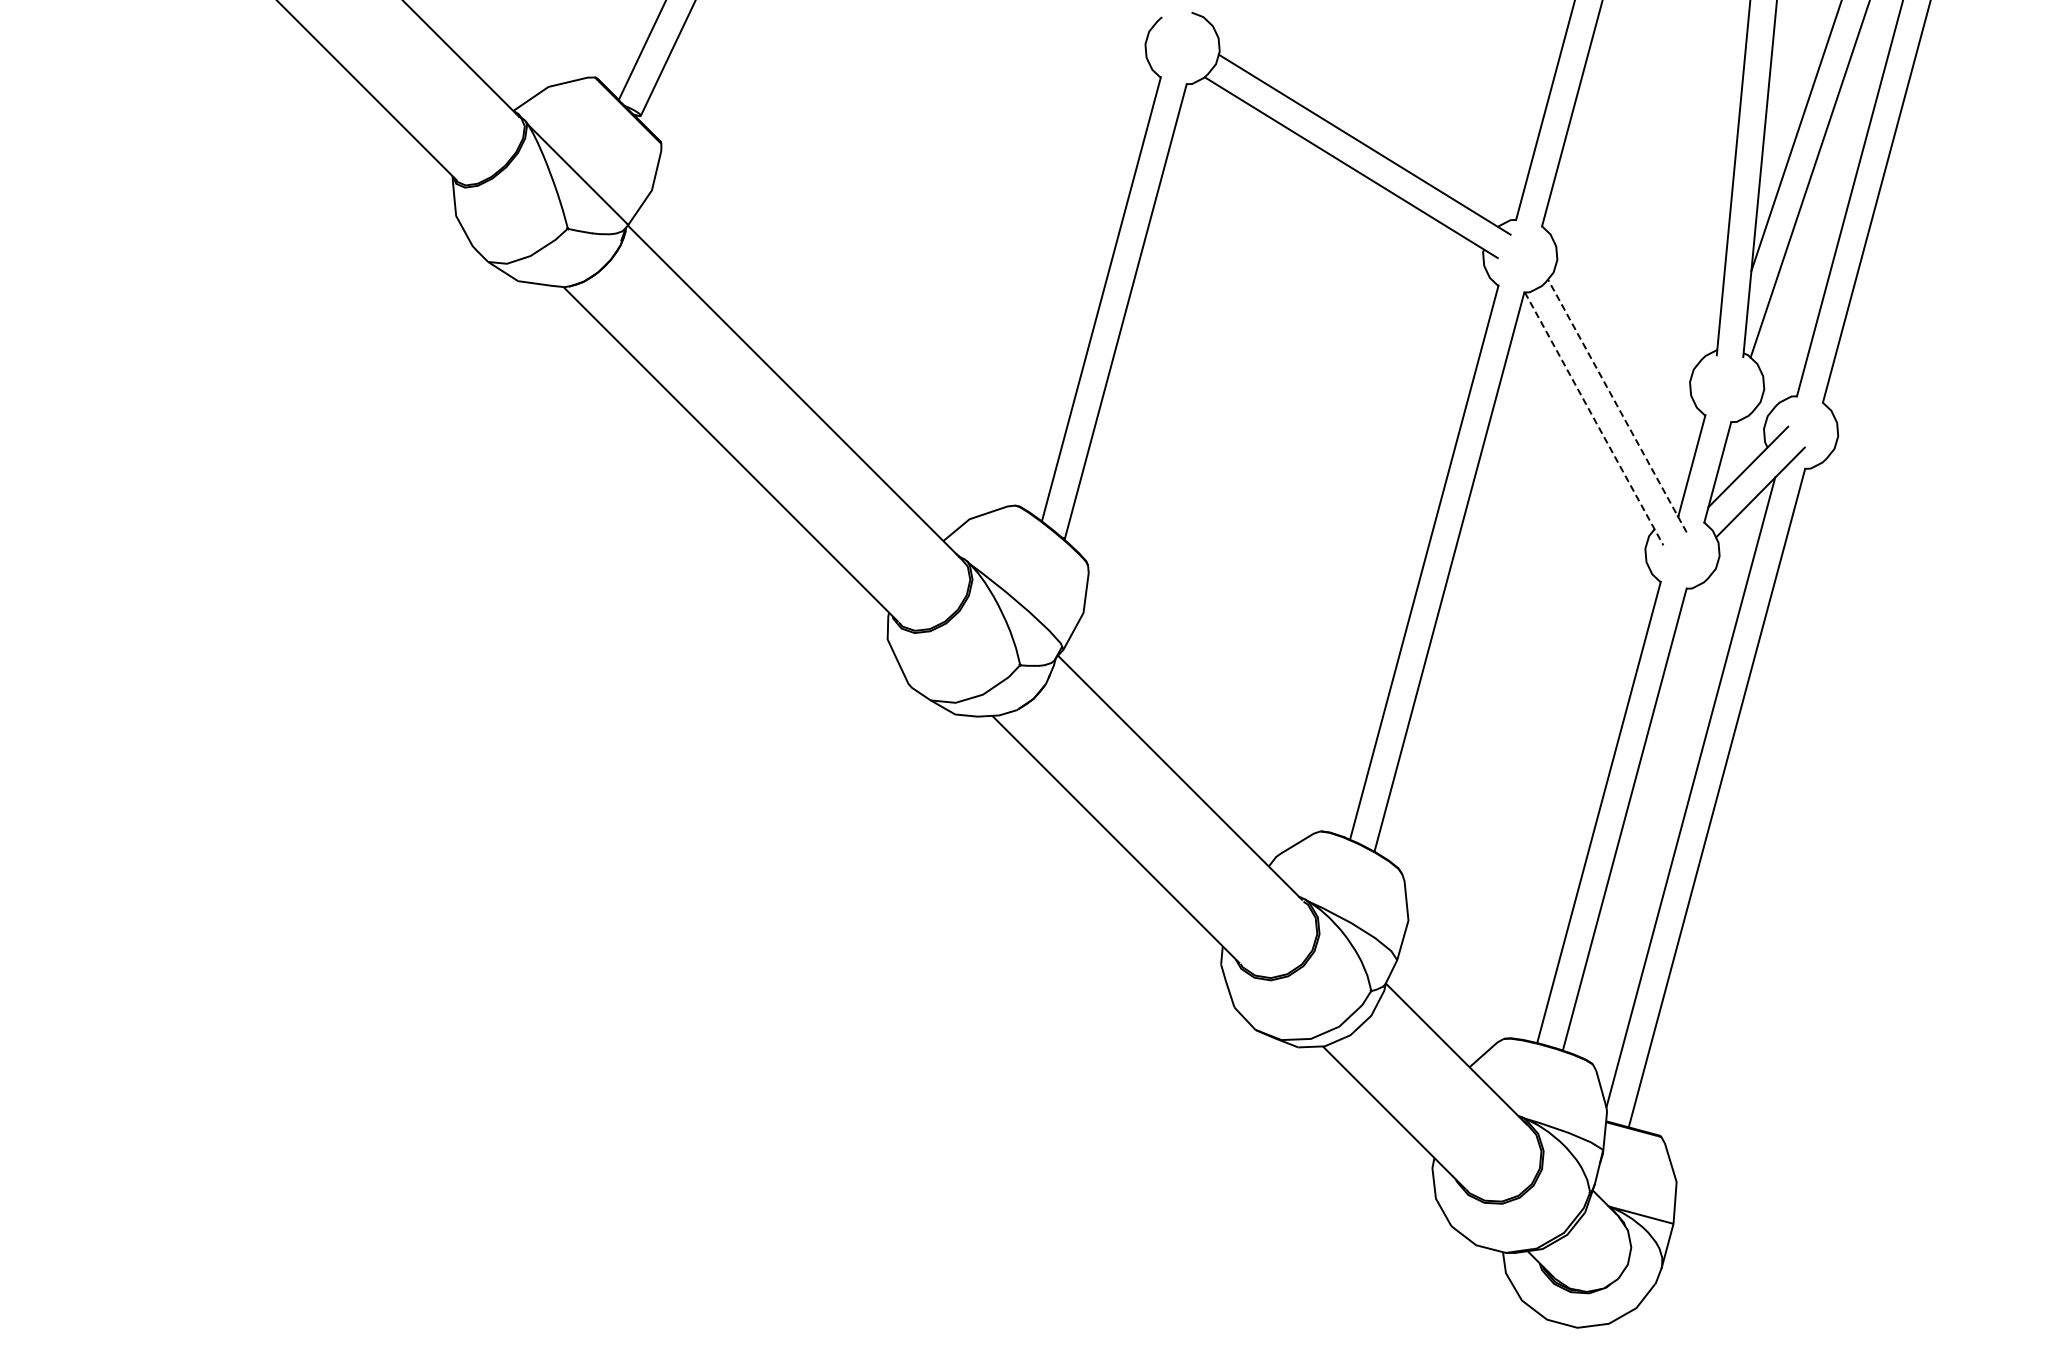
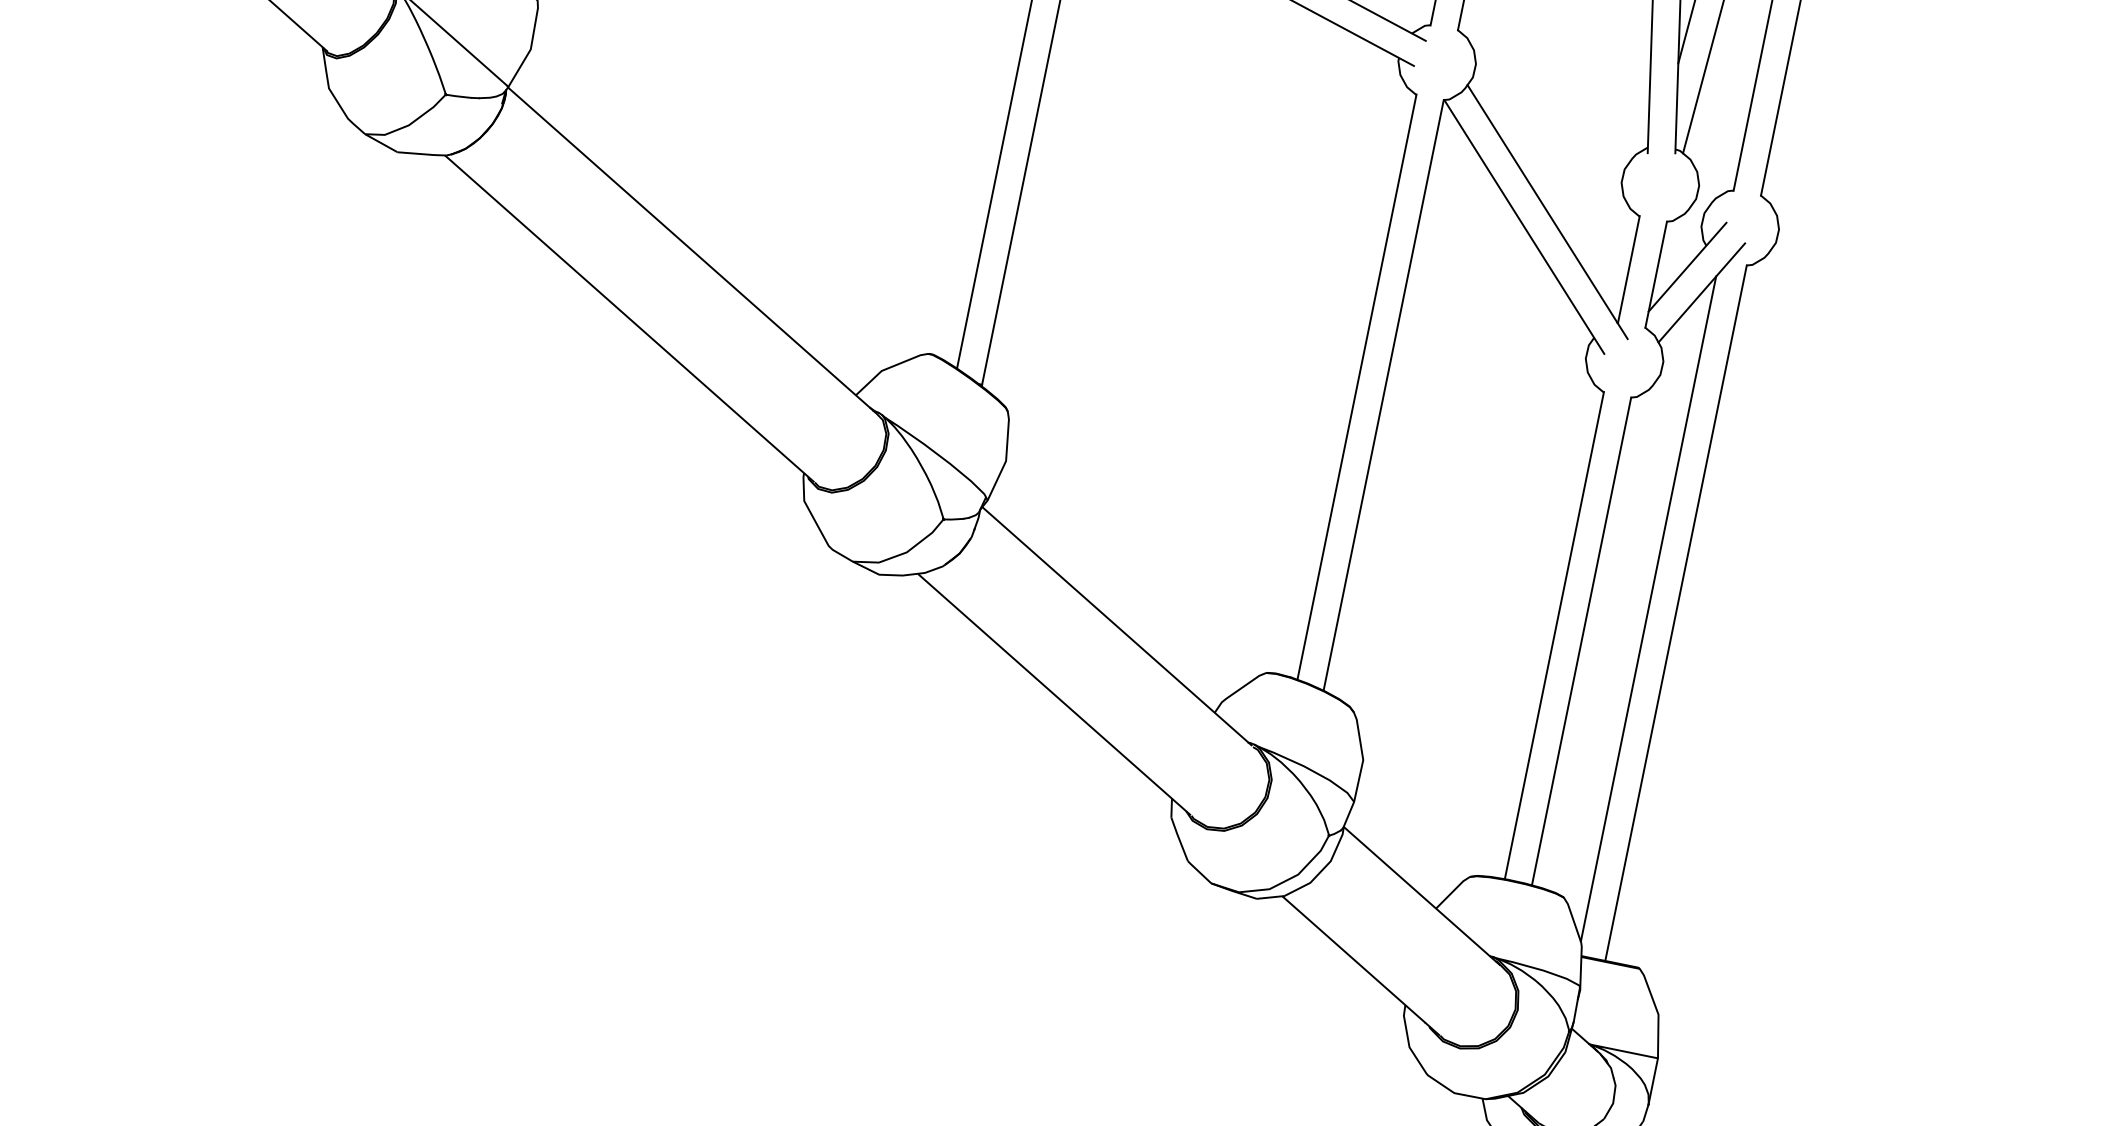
line: (1617, 405) -> (1547, 211), dashed -> solid
line: (1594, 419) -> (1524, 227), dashed -> solid

